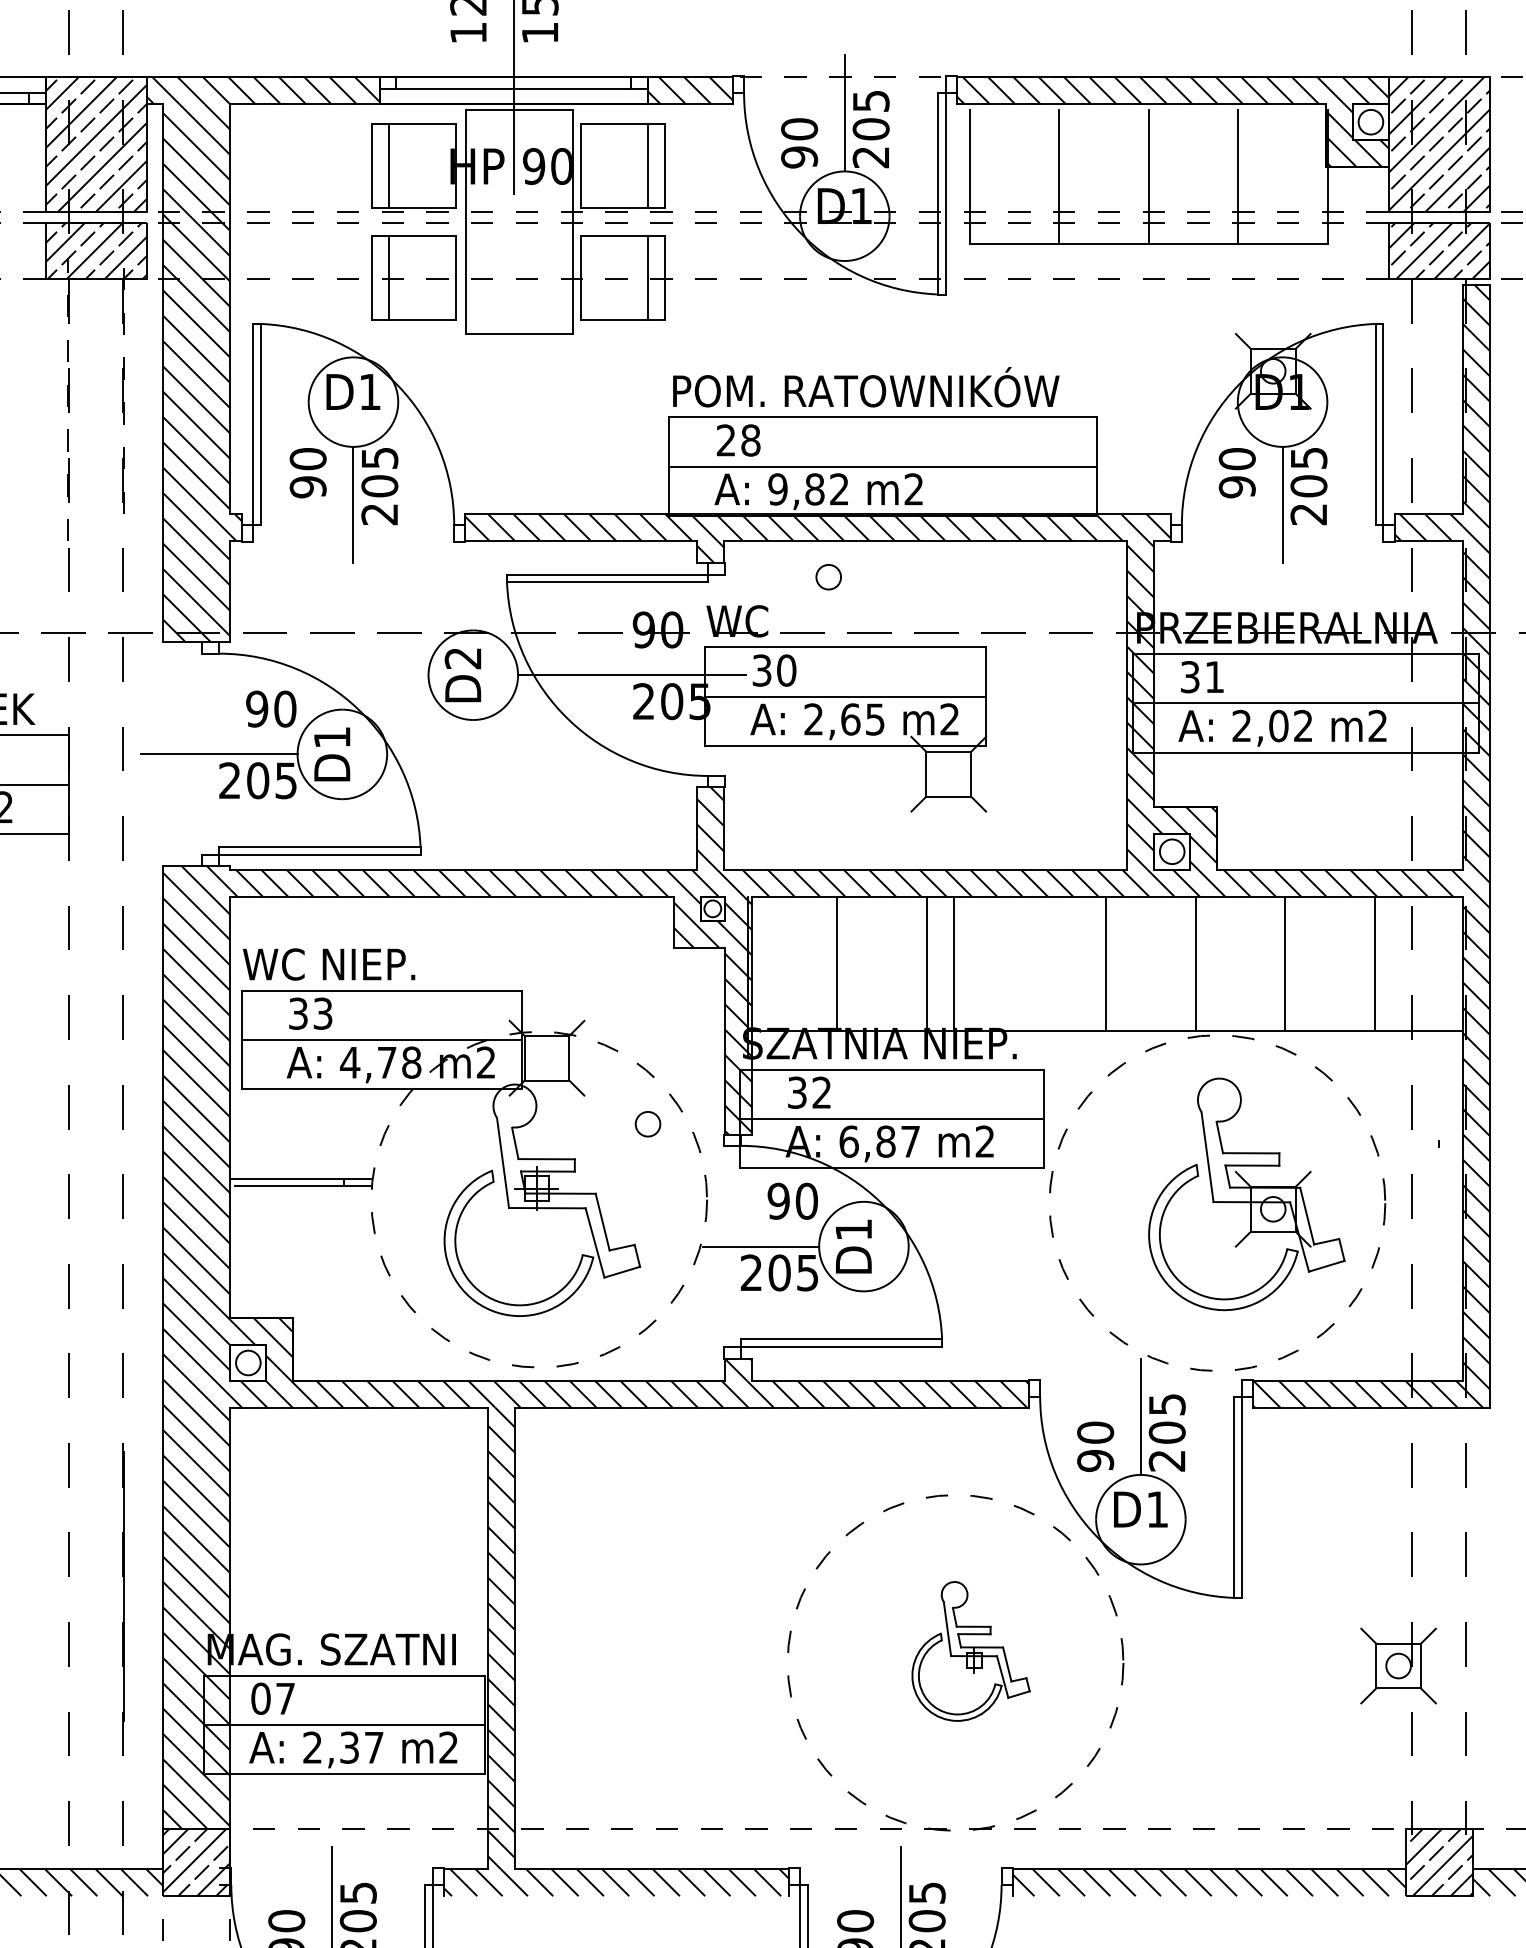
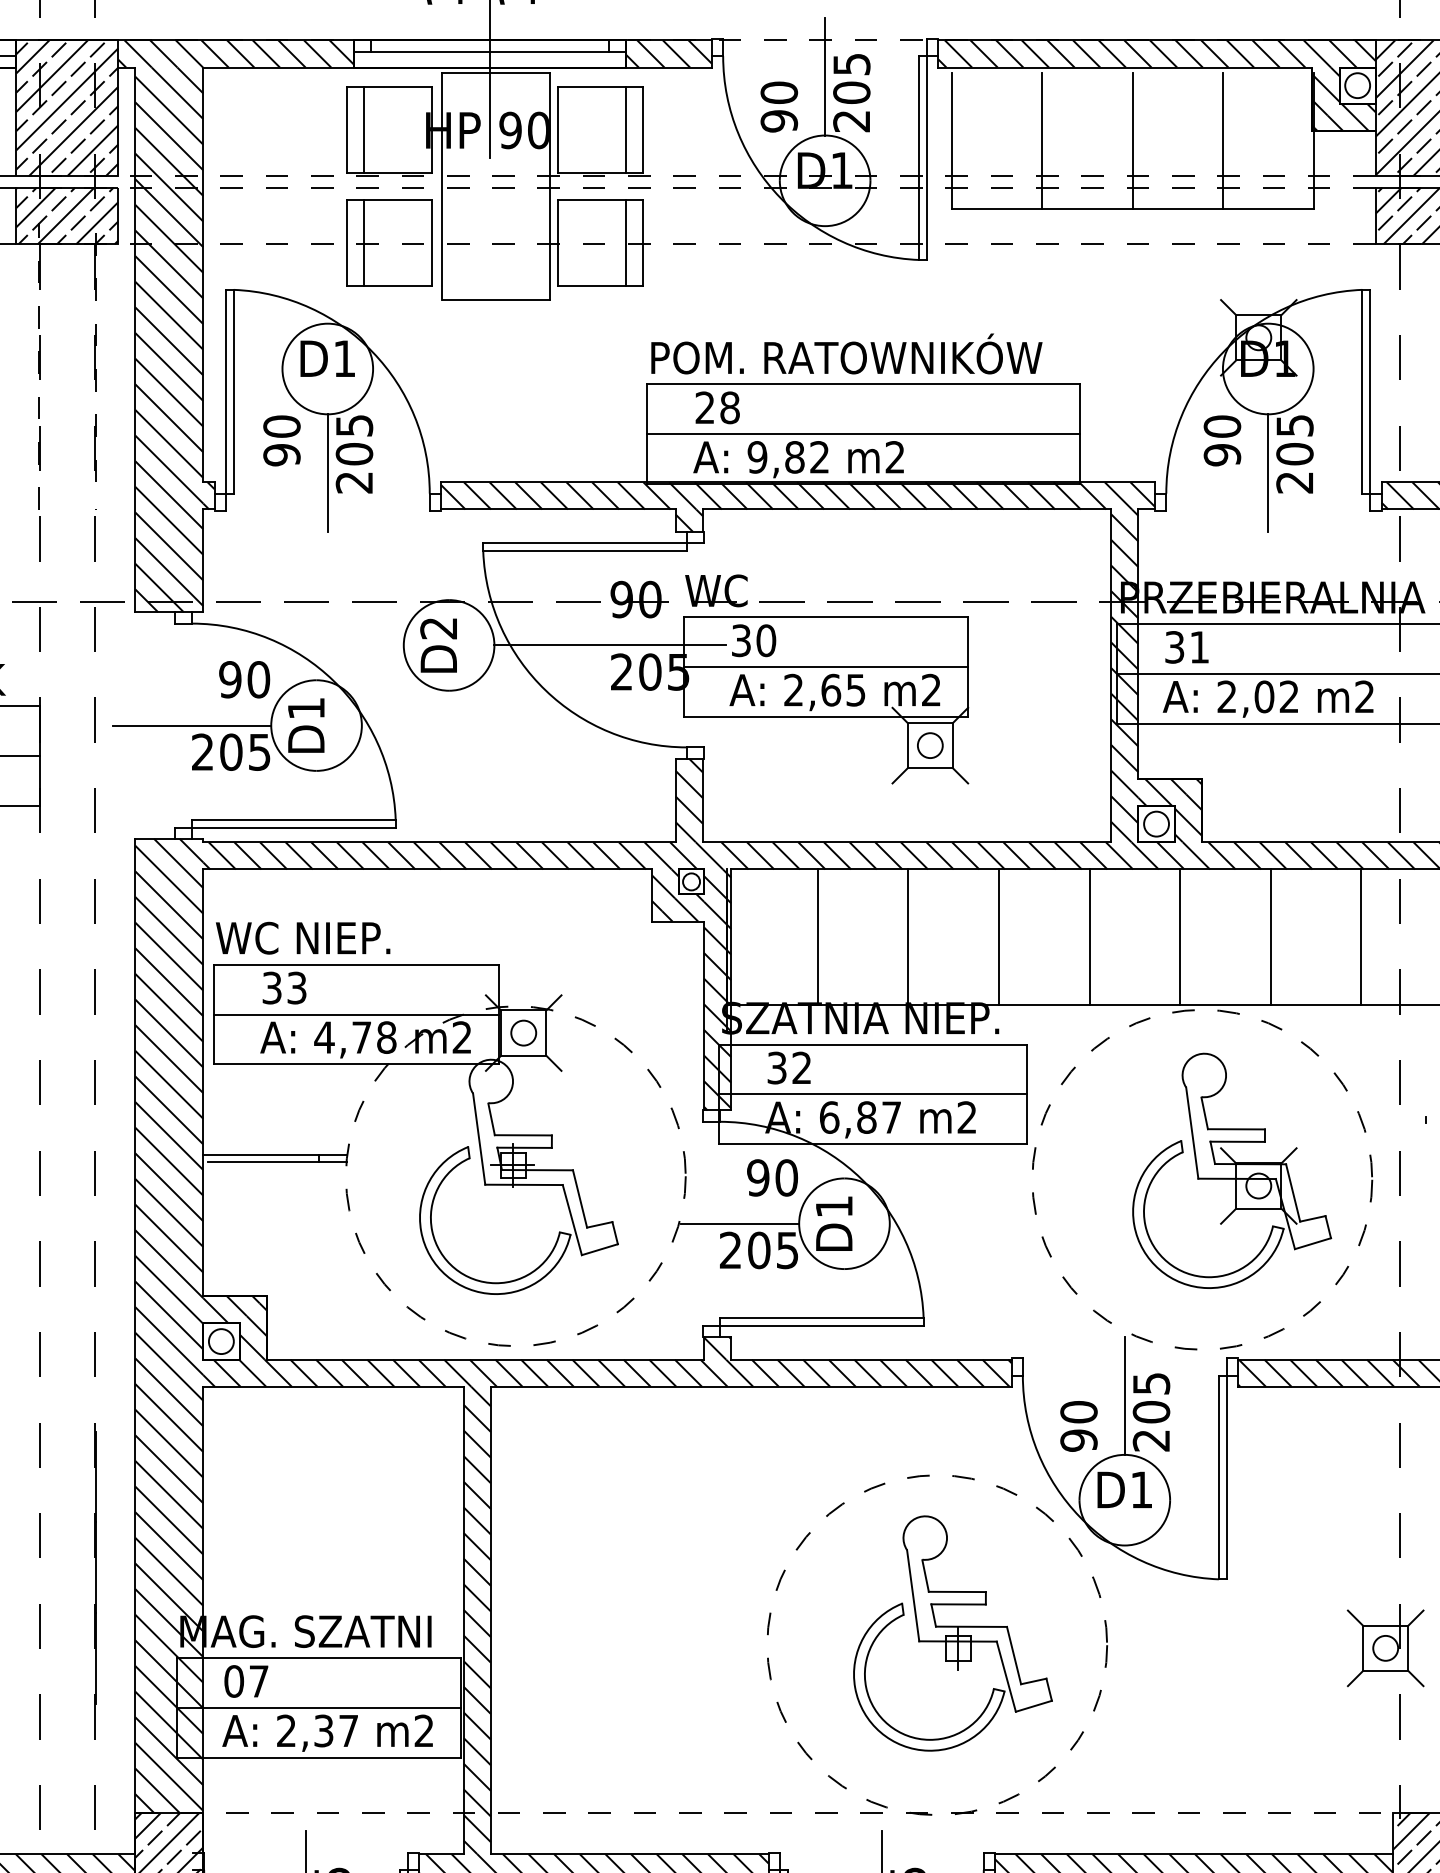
circle: (828, 577) -> (930, 745), moved
line: (954, 963) -> (998, 937), moved
circle: (647, 1124) -> (523, 1033), moved
part: (970, 1651) -> (952, 1633), size x1.67

